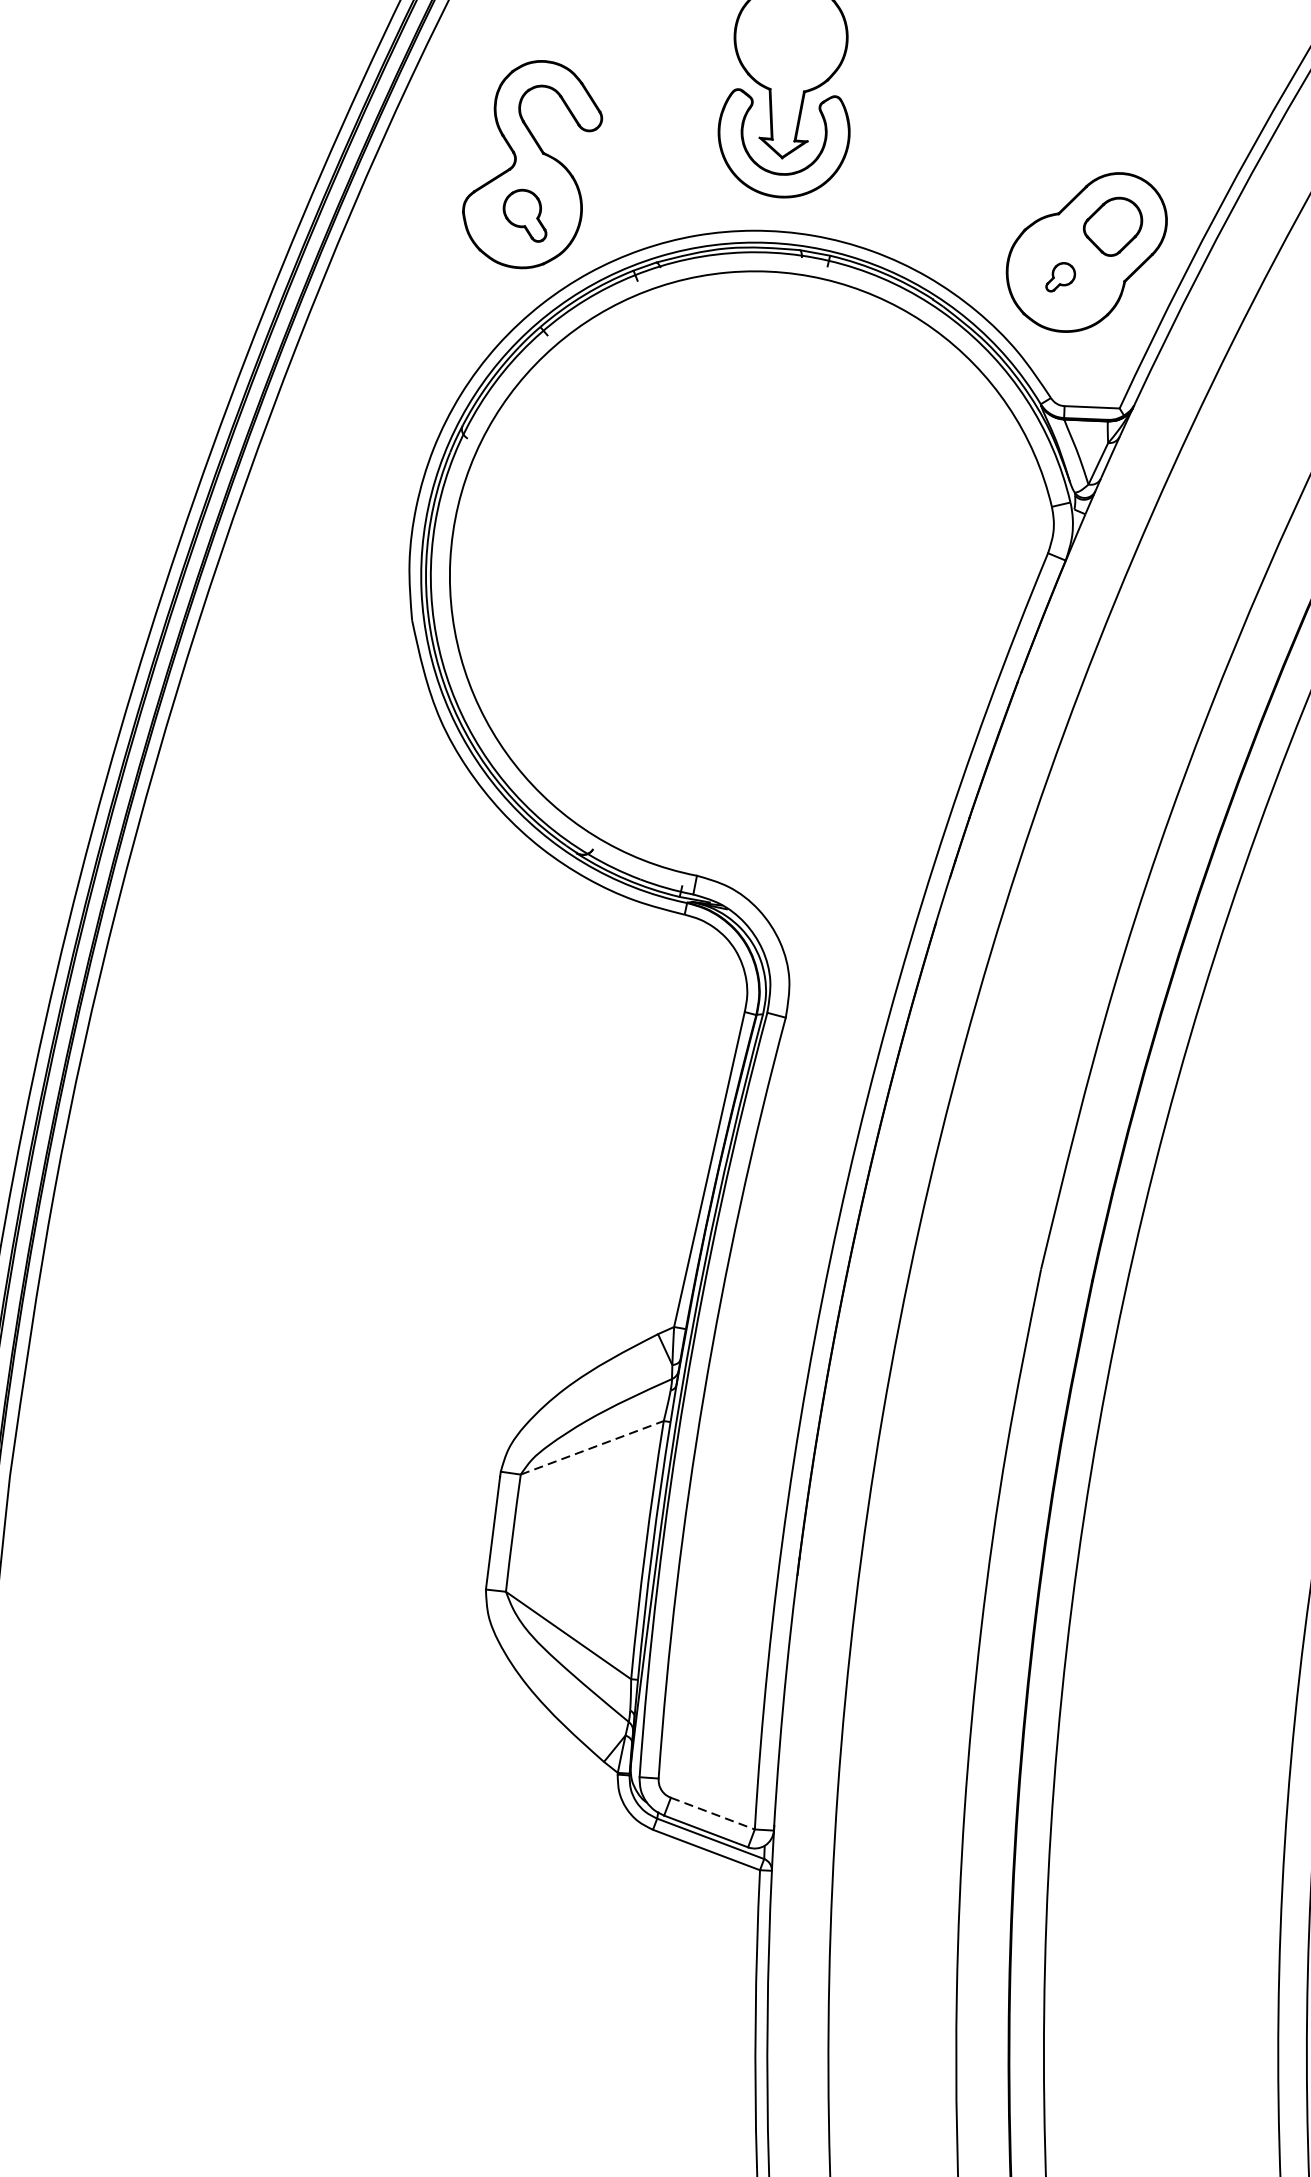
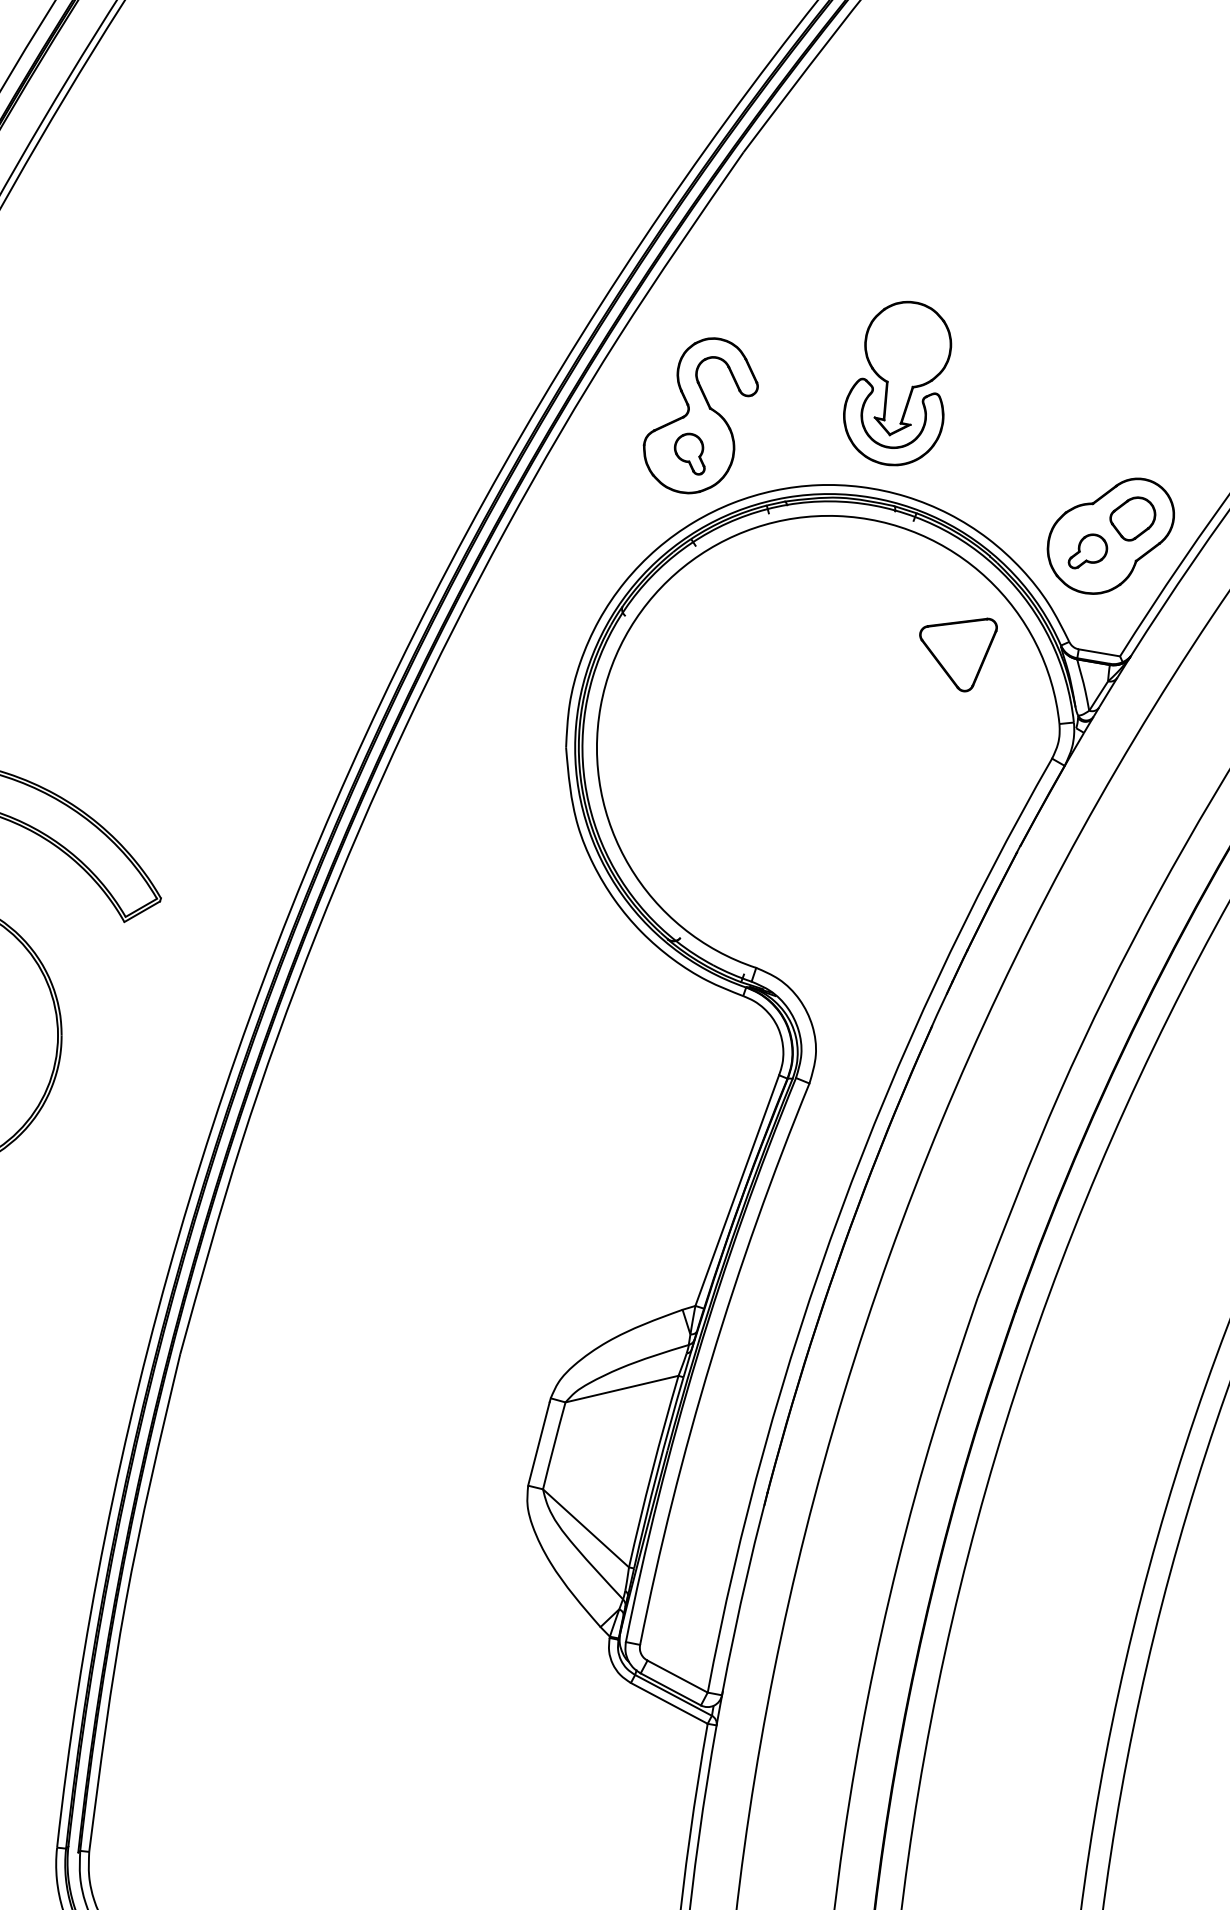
part: (1059, 277) -> (1087, 551), size x1.67
part: (908, 433) -> (958, 654), added
line: (592, 1448) -> (622, 1389), dashed -> solid
line: (713, 1813) -> (678, 1676), dashed -> solid

